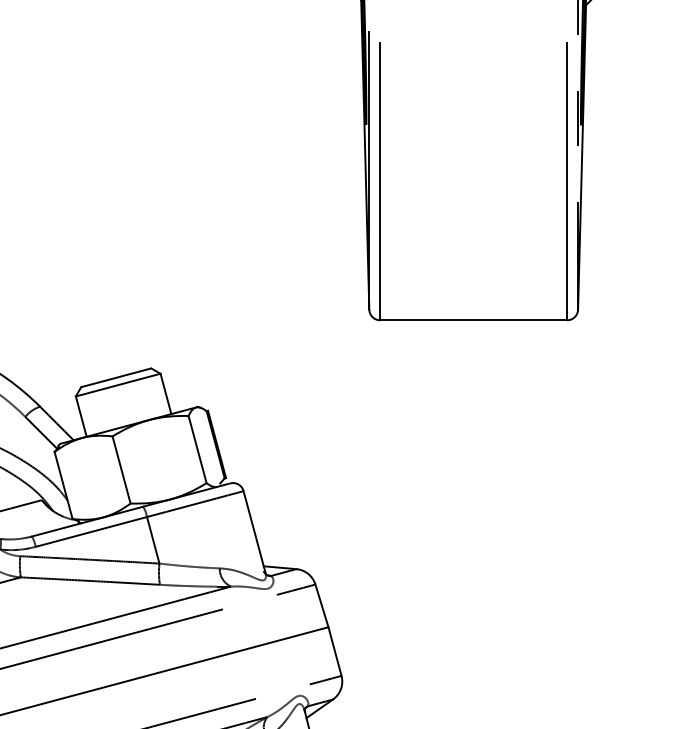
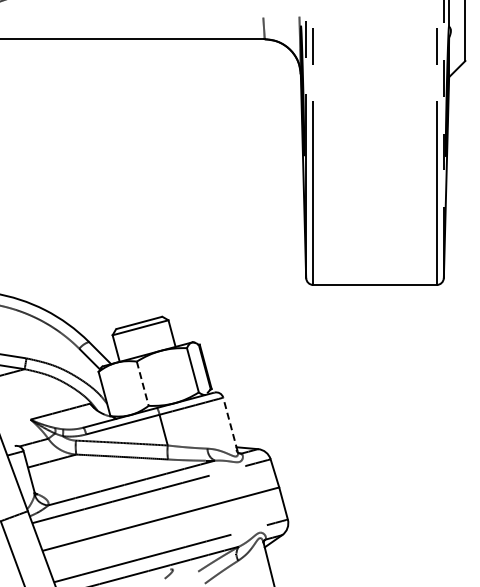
line: (121, 469) -> (142, 383), solid -> dashed
line: (254, 531) -> (230, 424), solid -> dashed

